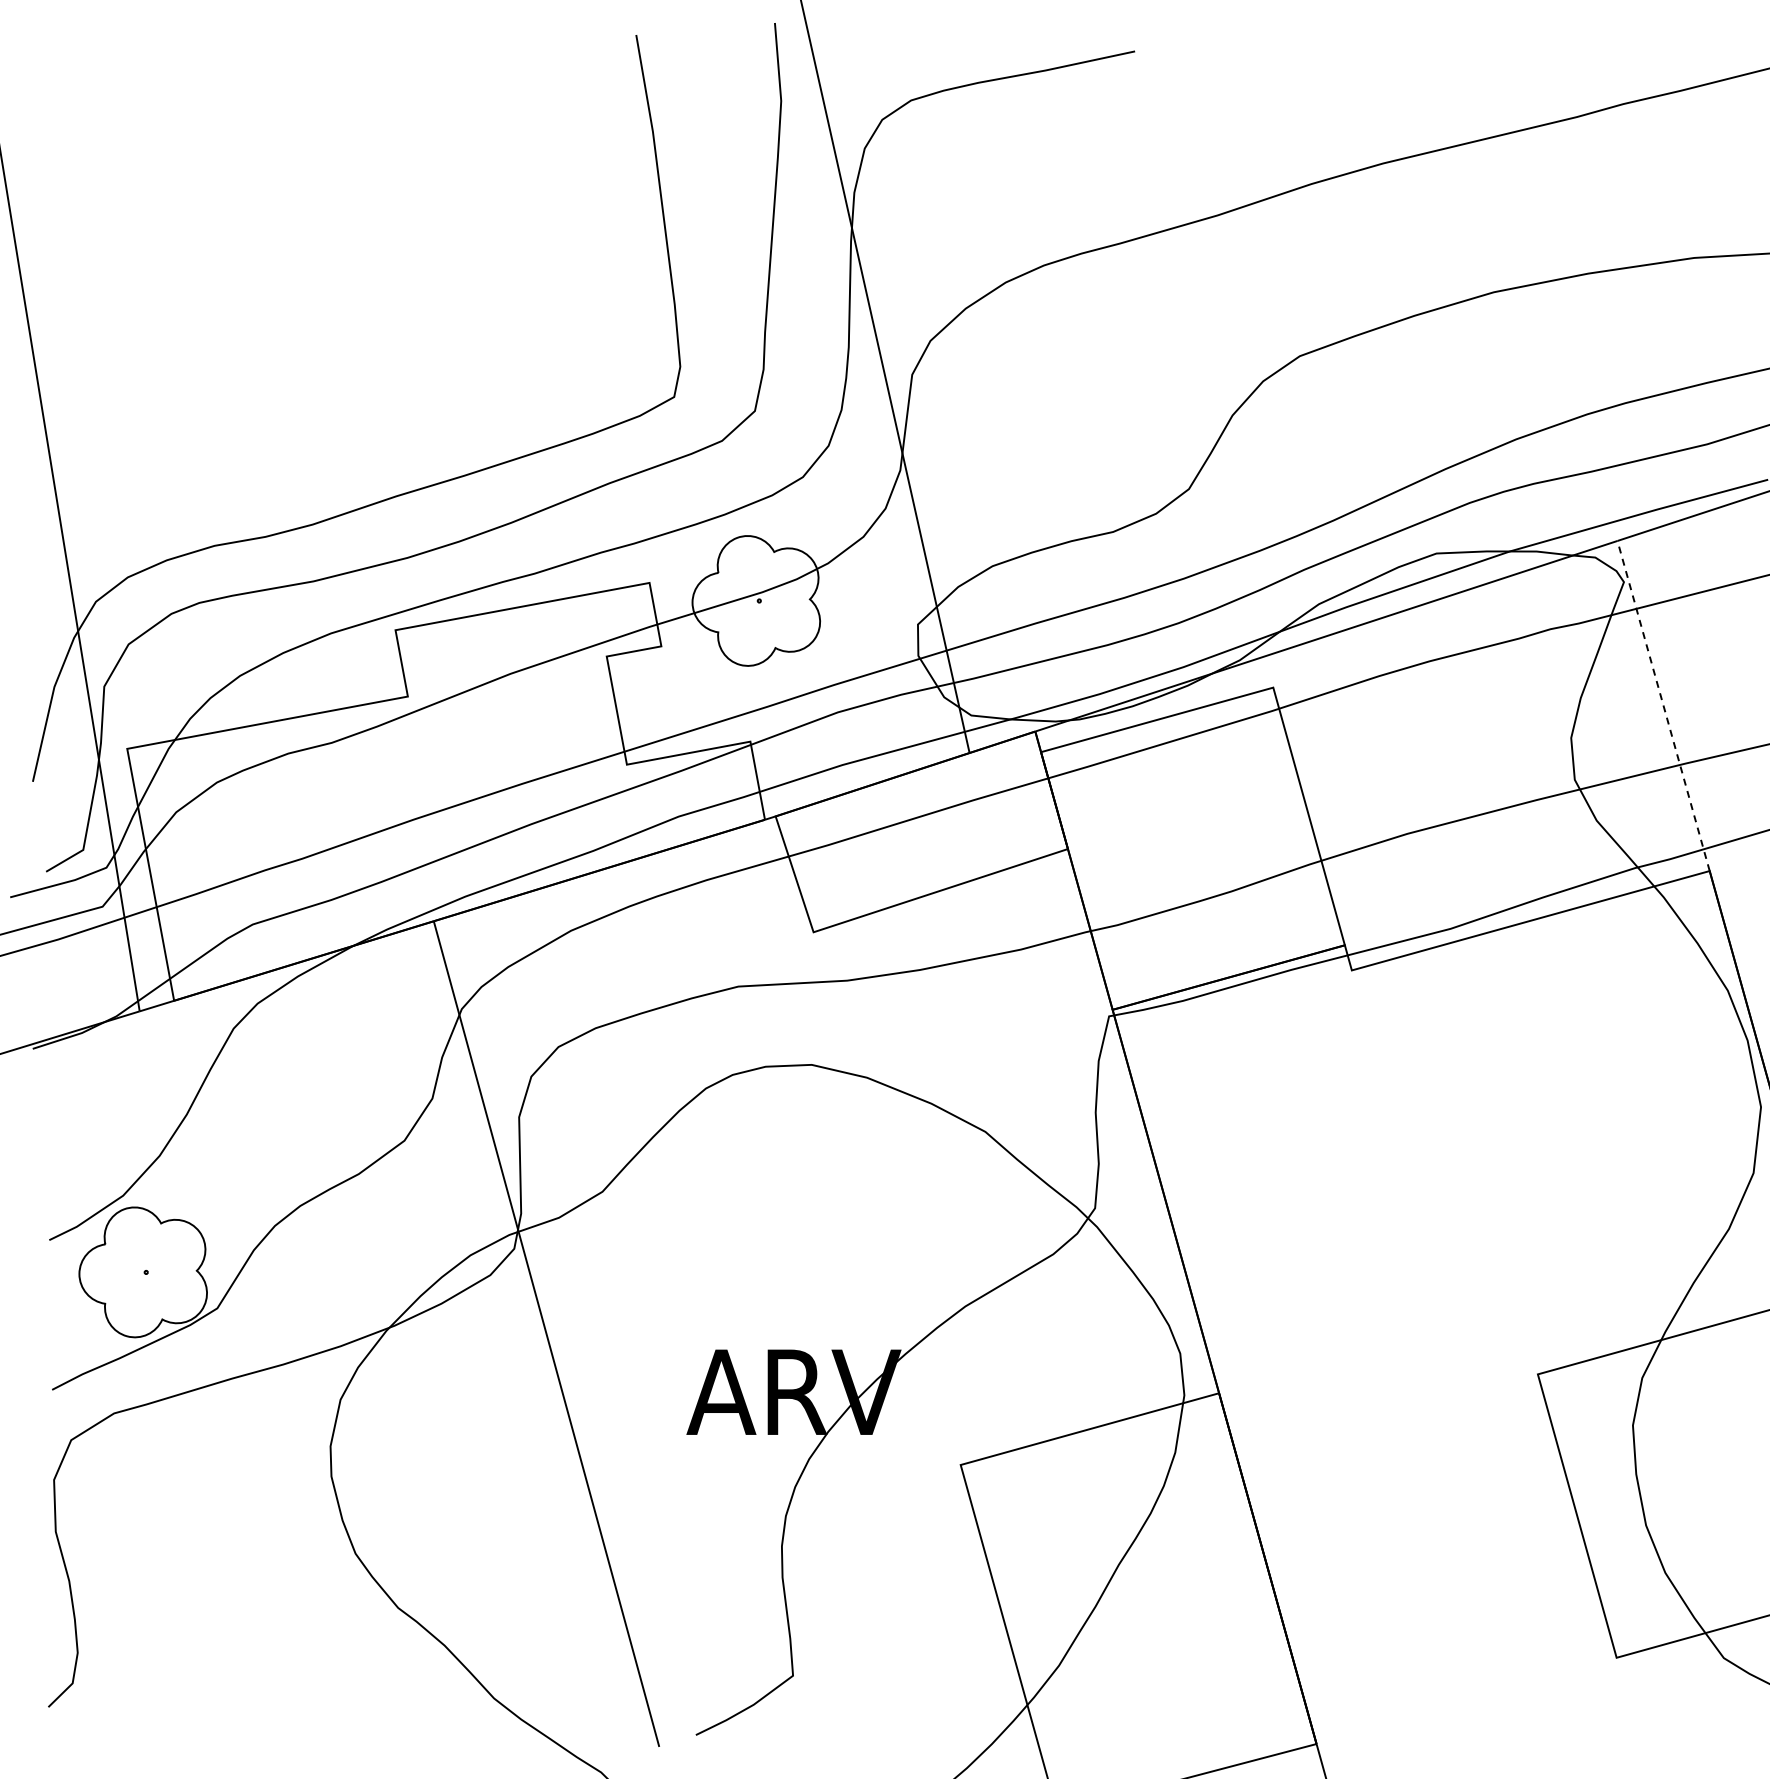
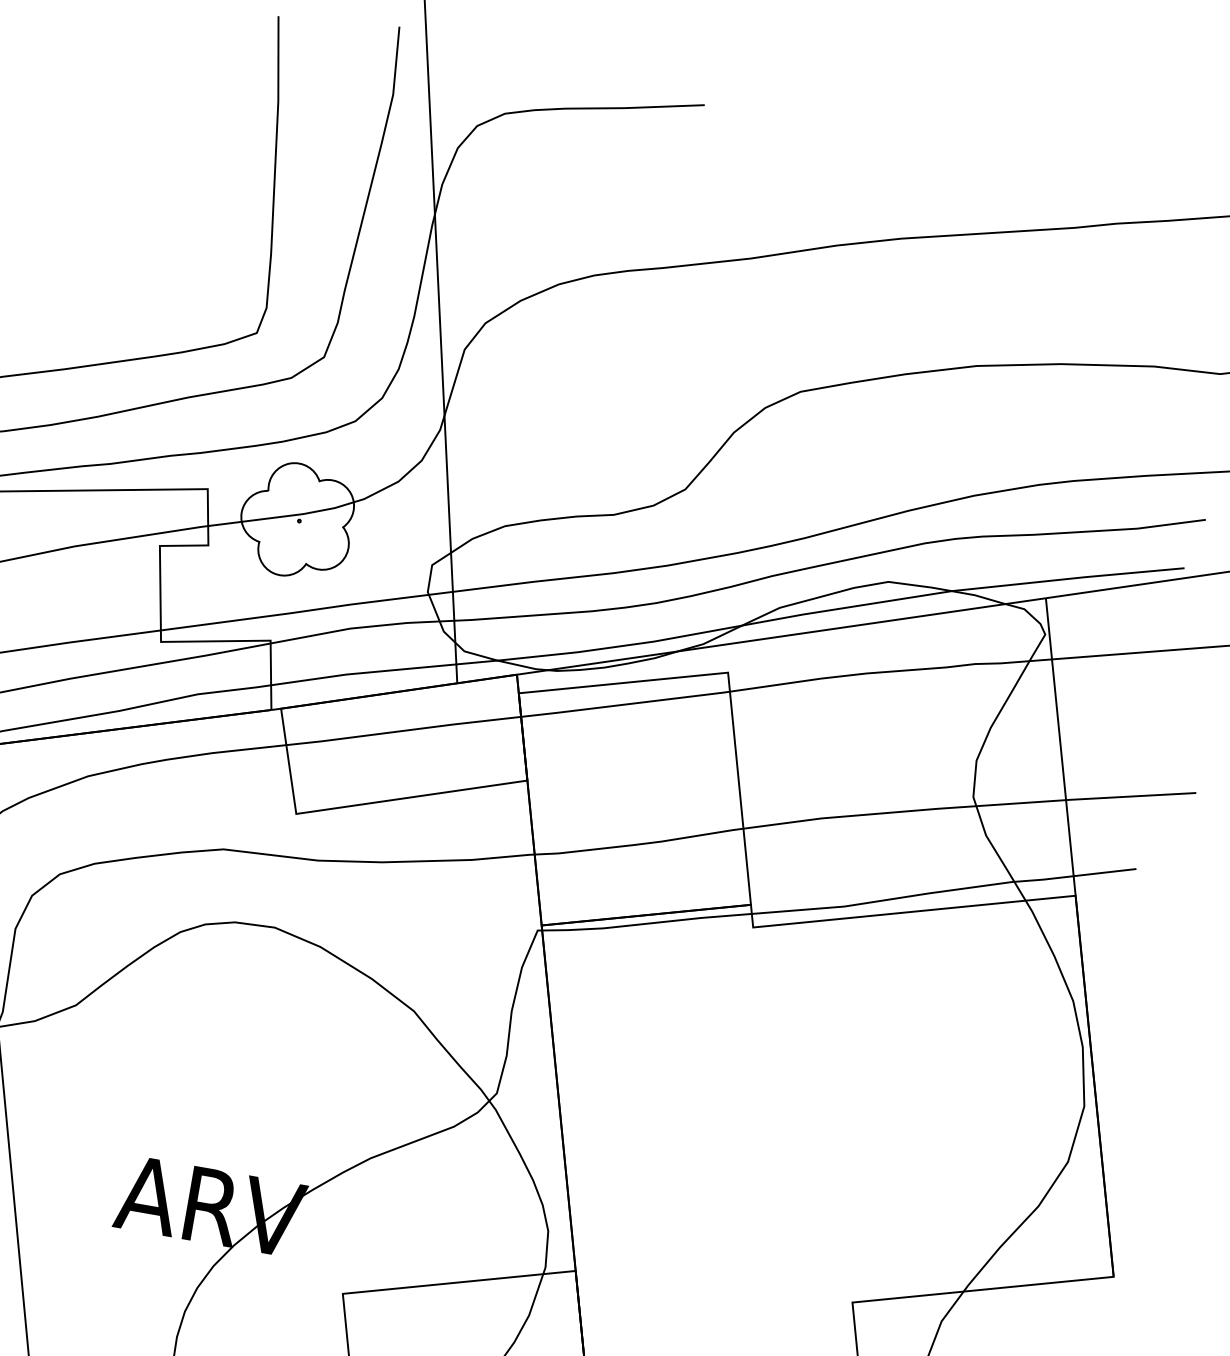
line: (1663, 705) -> (1060, 746), dashed -> solid

